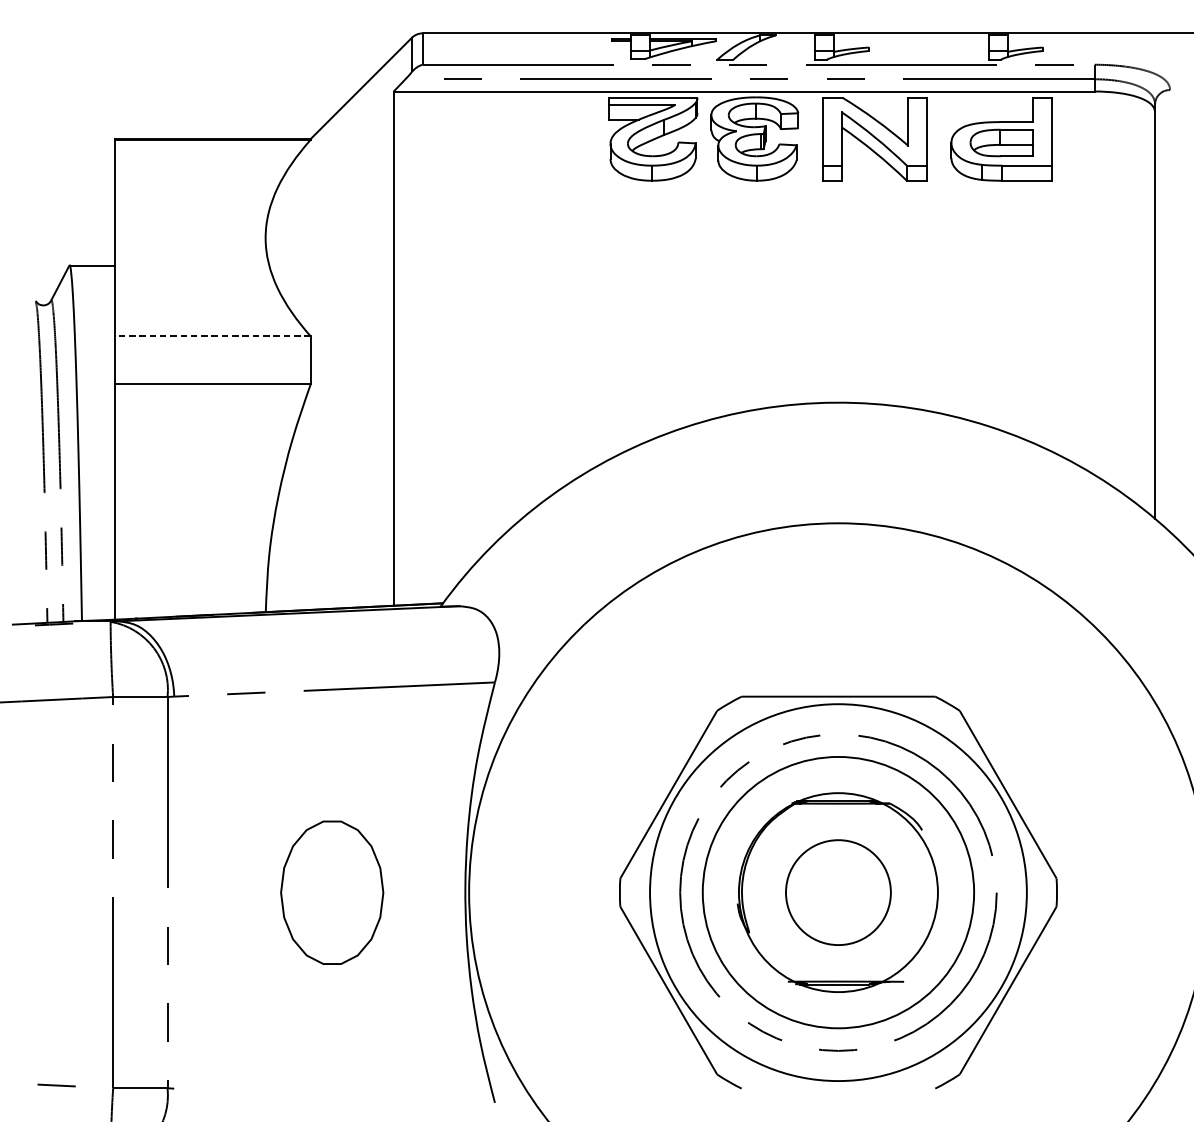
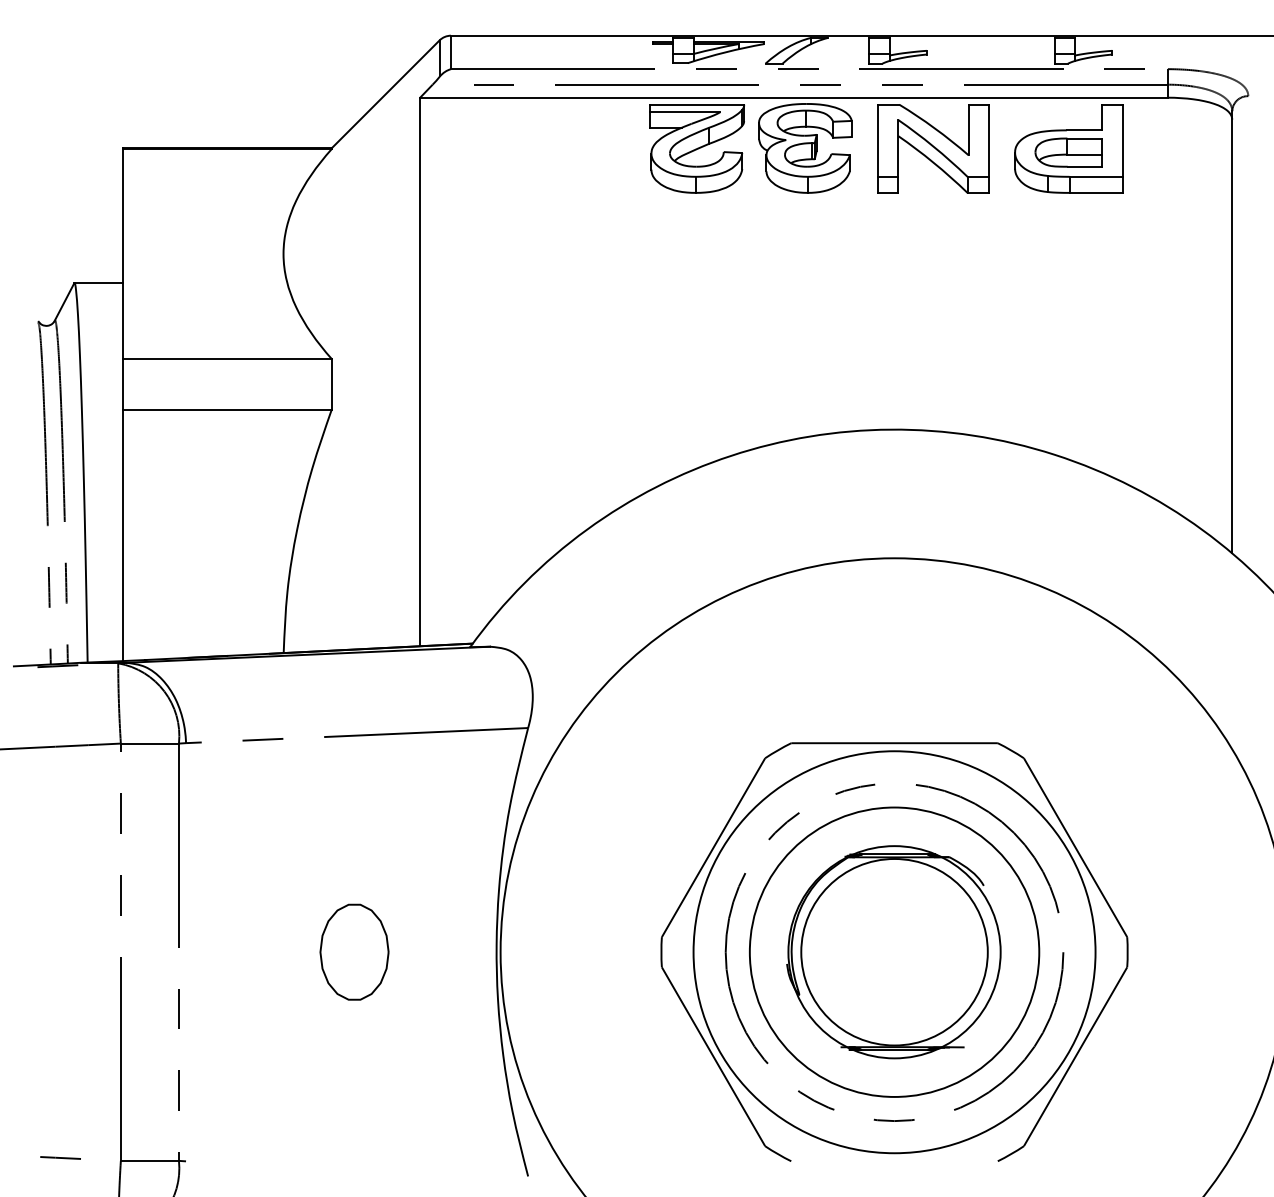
line: (213, 336) -> (227, 359), dashed -> solid
part: (332, 891) -> (354, 951), size x0.62
circle: (838, 891) -> (894, 951), size x1.67

